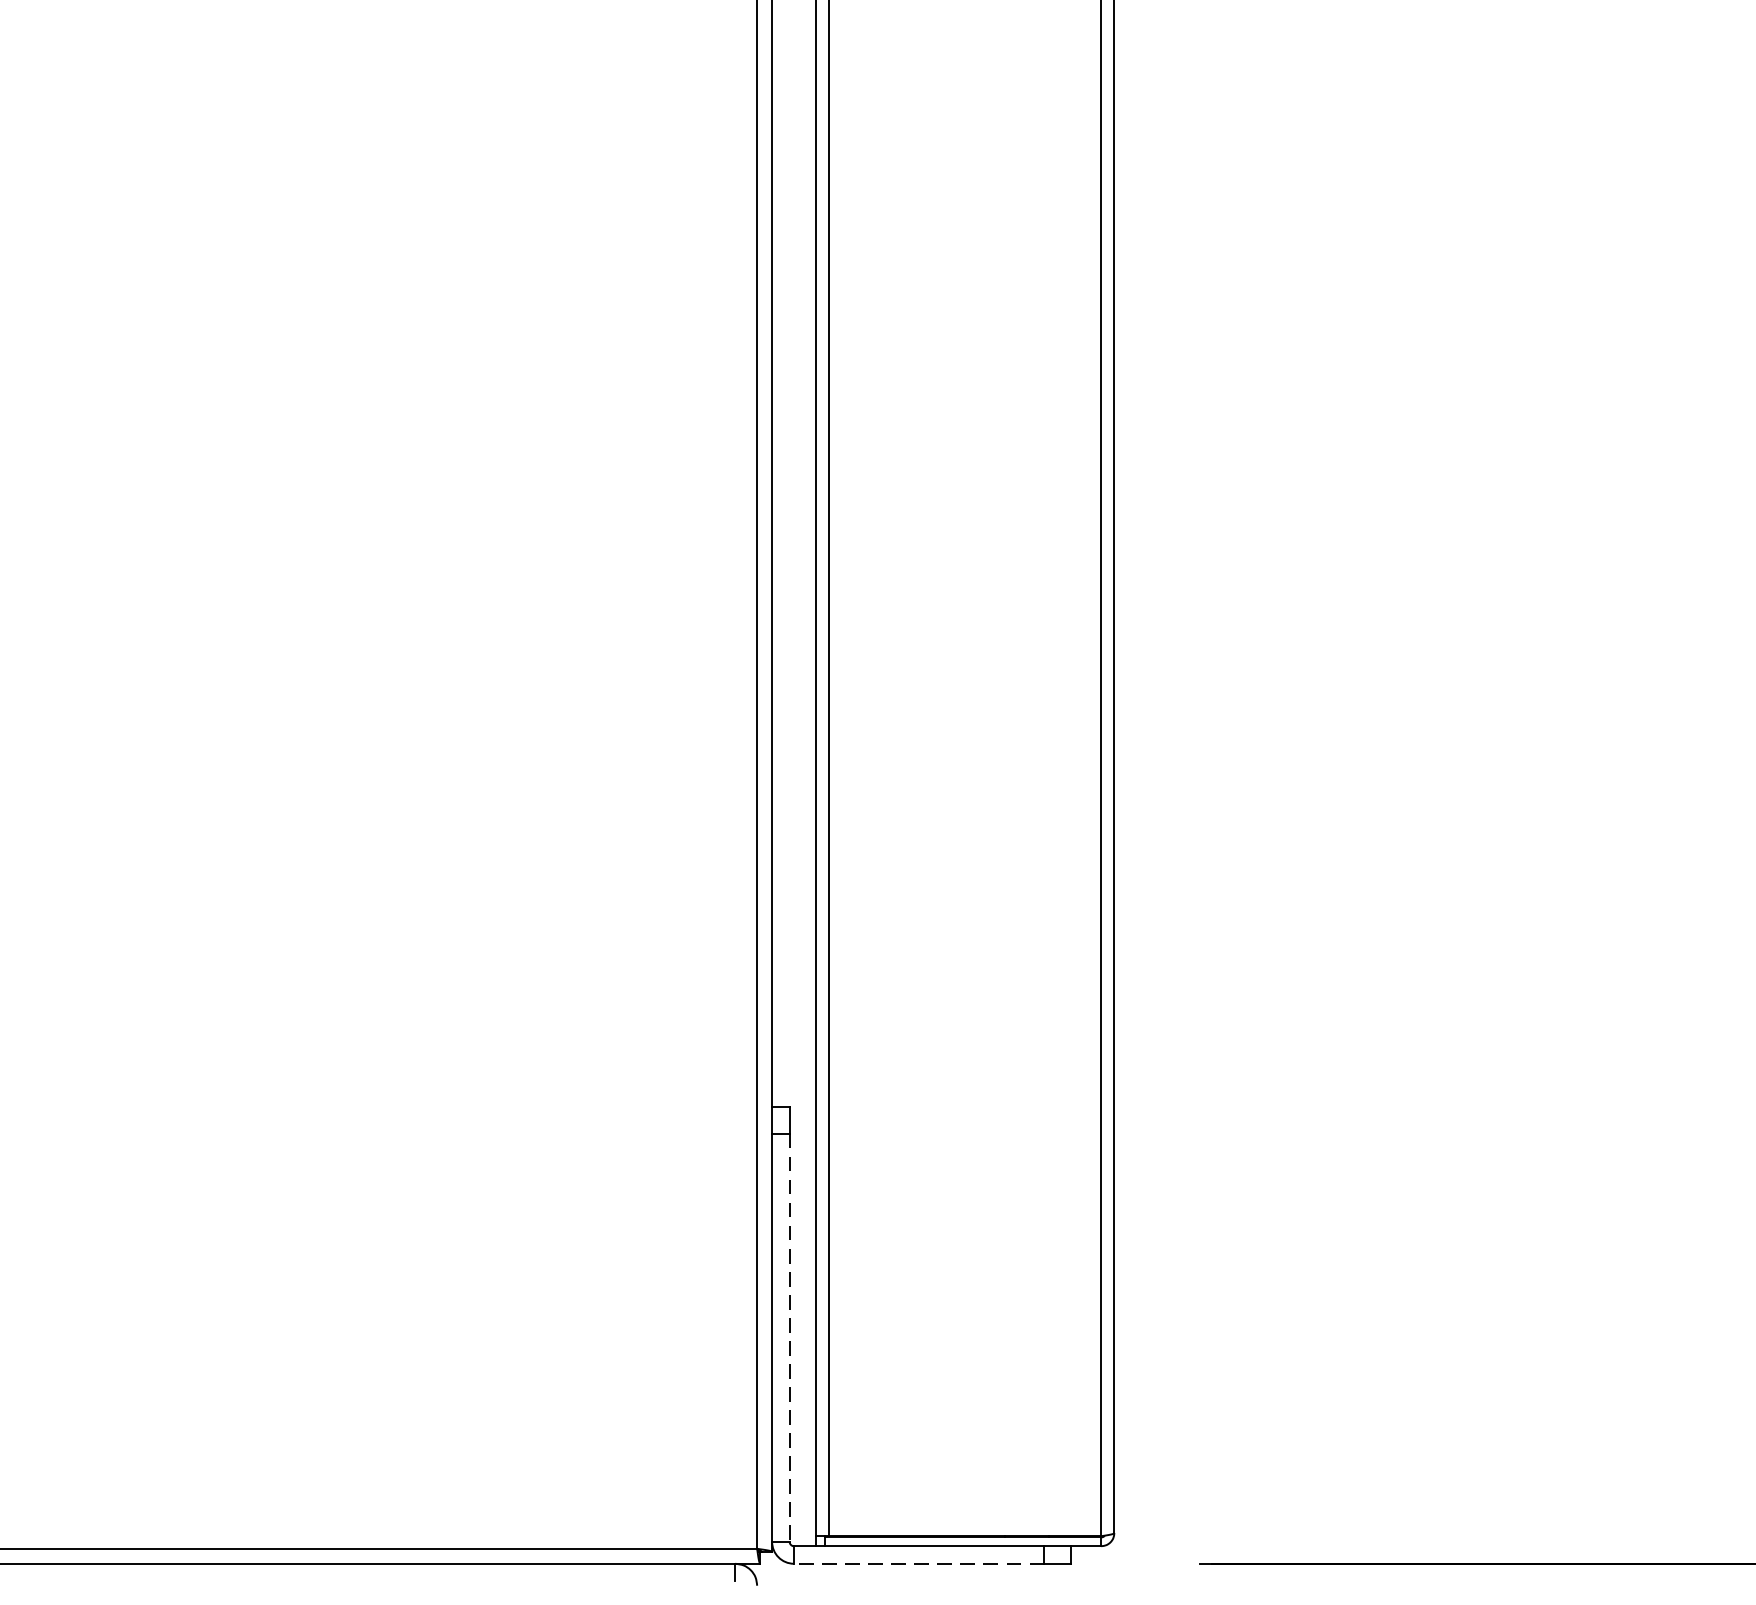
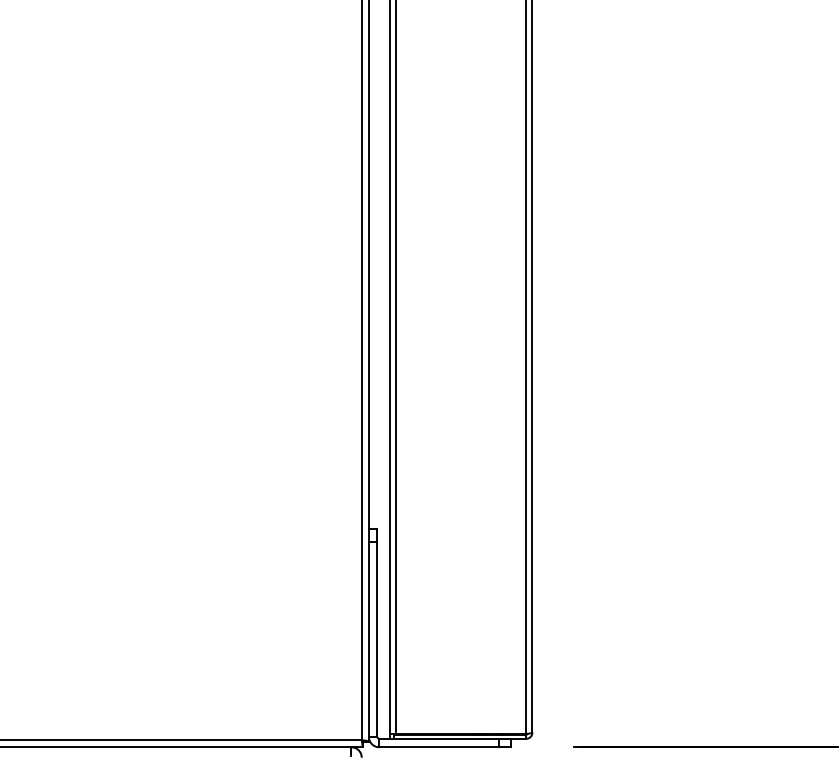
line: (790, 1338) -> (377, 639), dashed -> solid
line: (919, 1564) -> (439, 747), dashed -> solid

